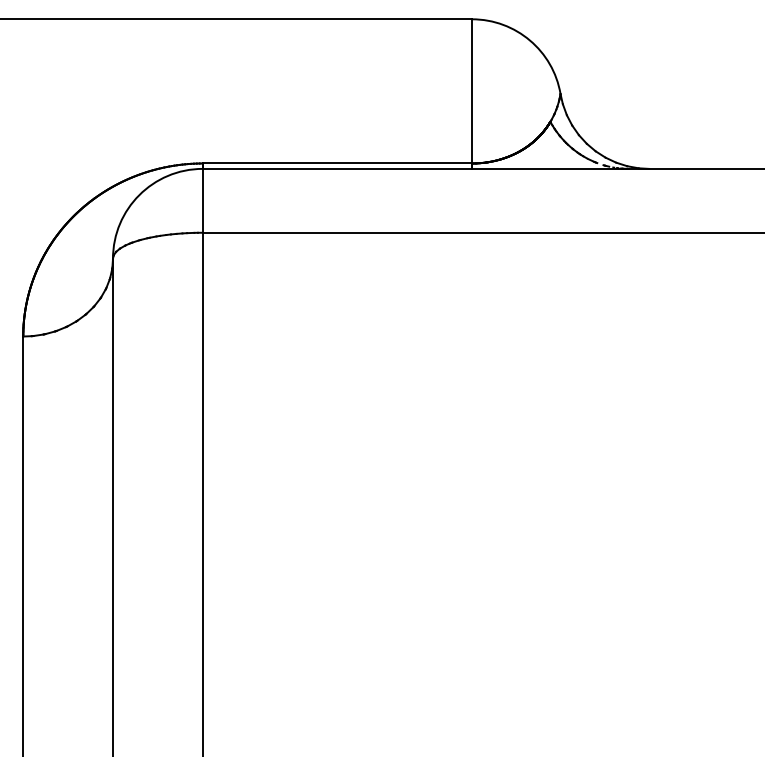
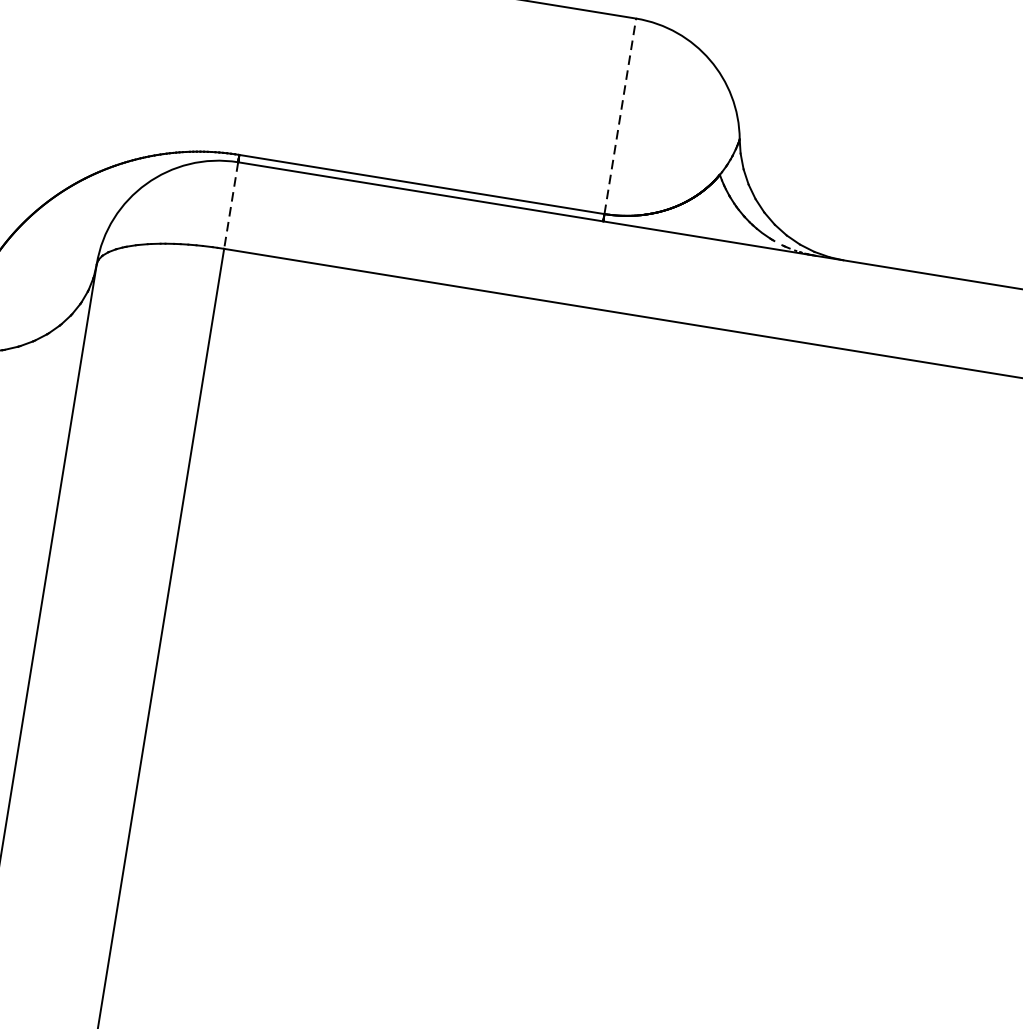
line: (472, 90) -> (621, 115), solid -> dashed
line: (202, 200) -> (230, 205), solid -> dashed

